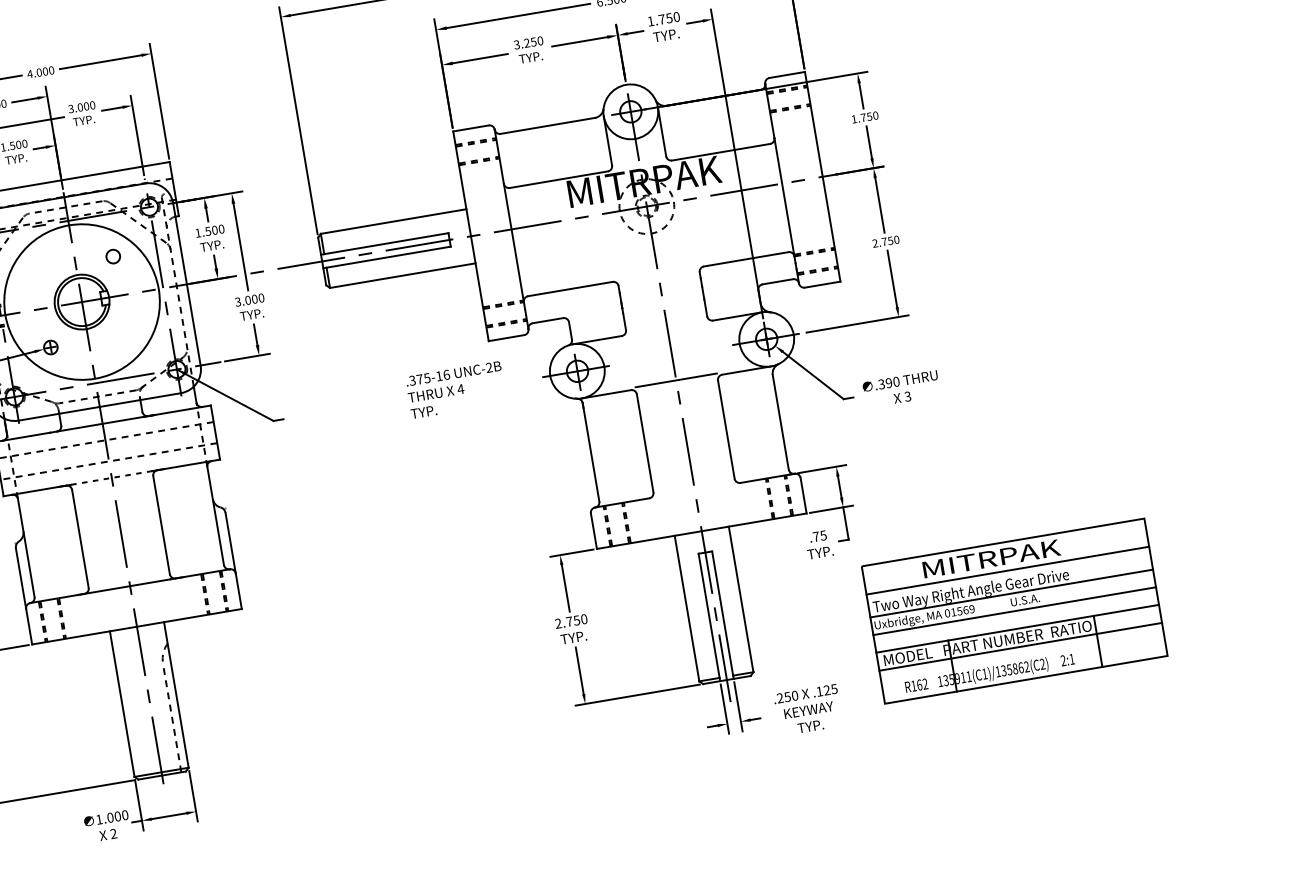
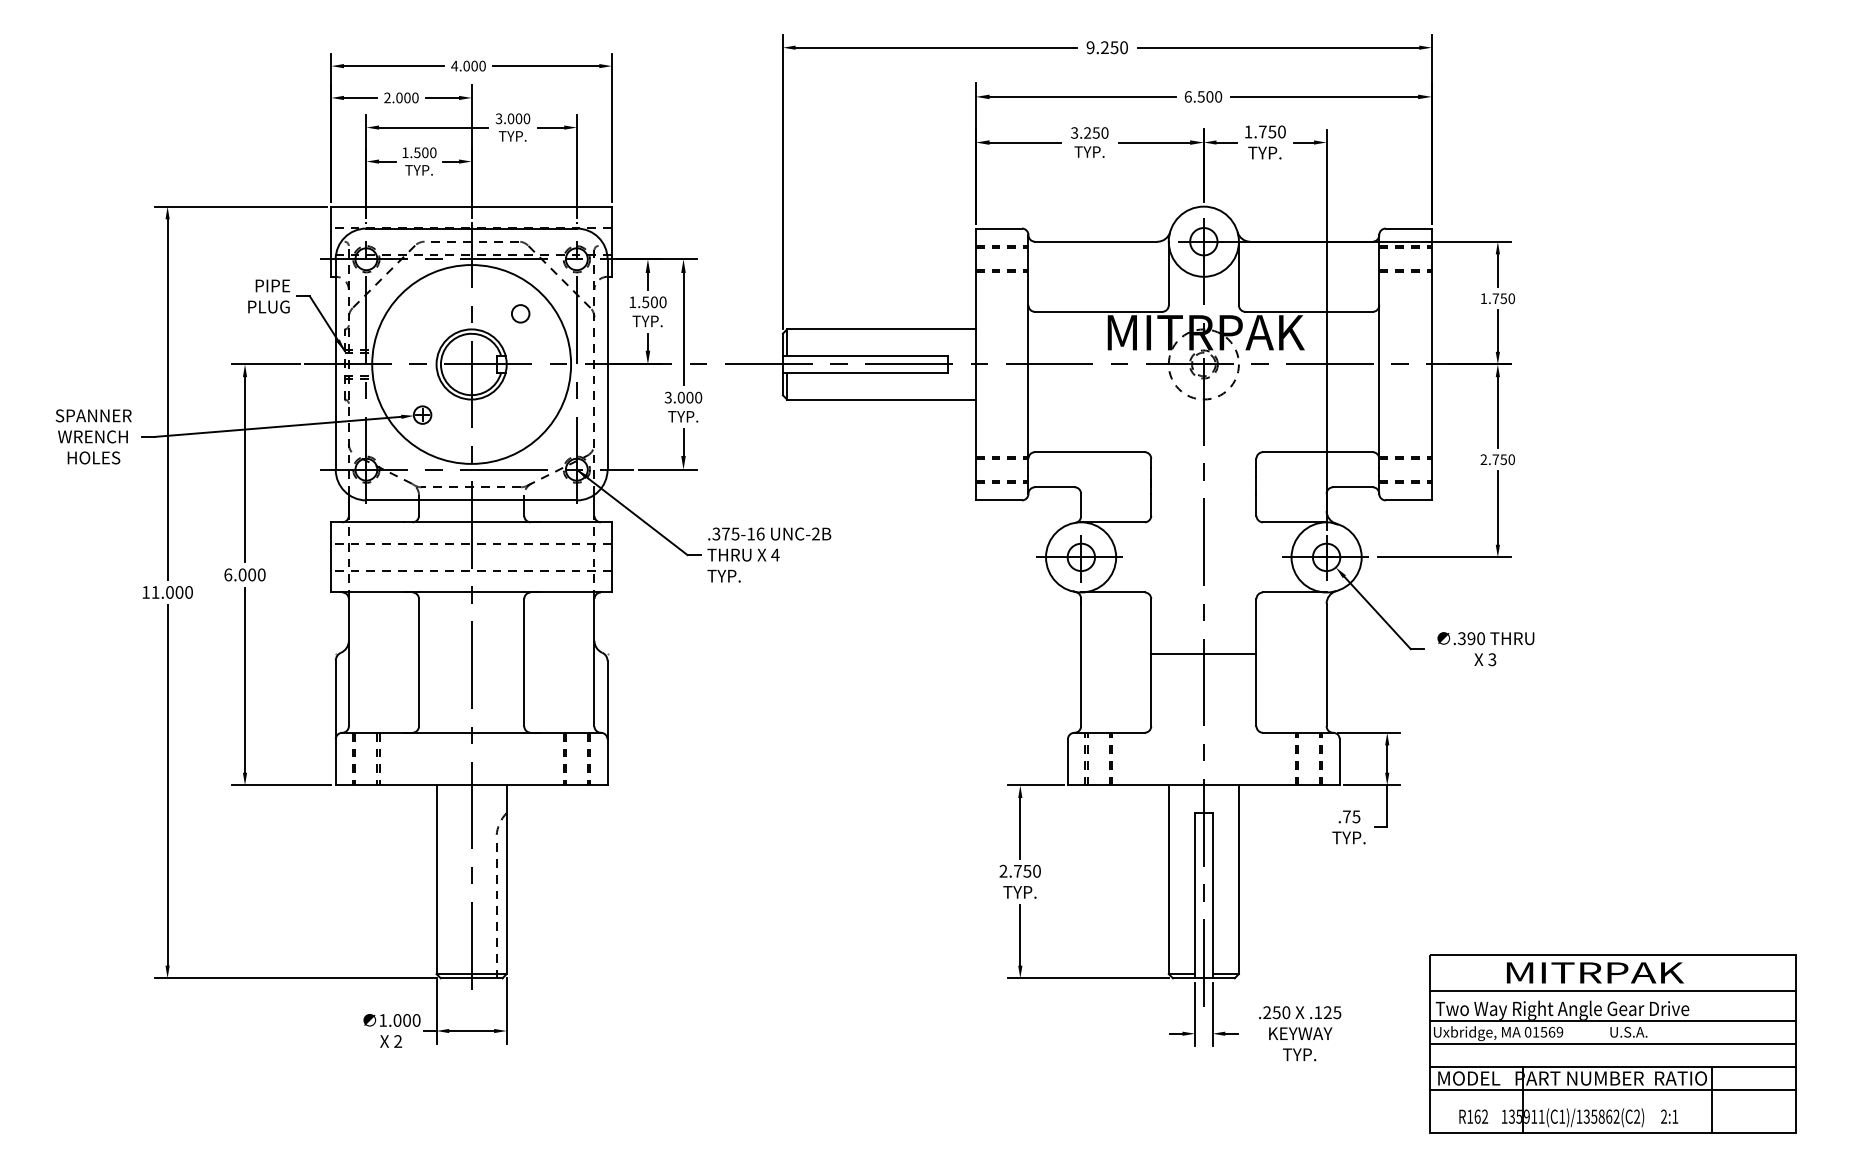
line: (675, 380) -> (1203, 653), moved
text: (456, 389) -> (769, 554), moved
line: (111, 477) -> (471, 592), dashed -> solid
part: (1014, 610) -> (1612, 1043), moved

